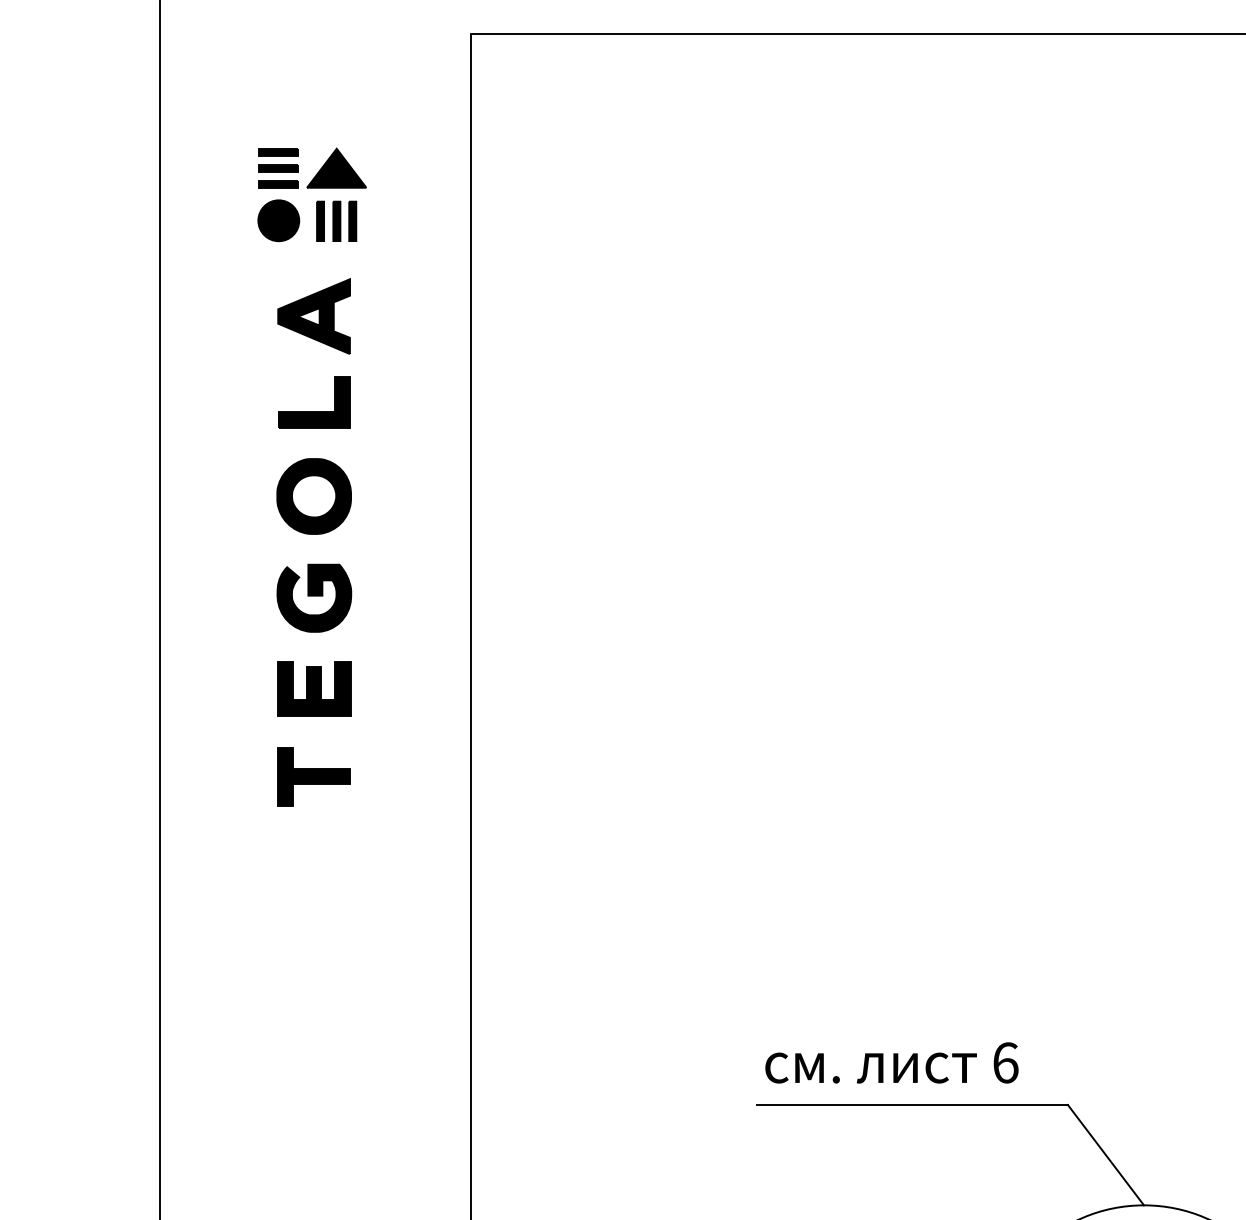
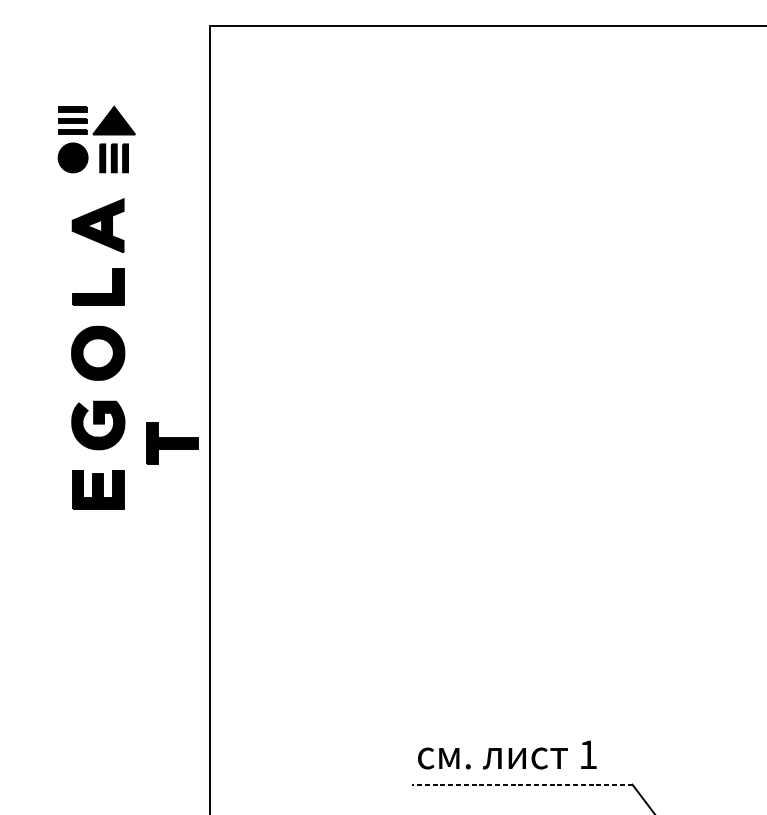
part: (313, 776) -> (172, 443), moved
text: (1005, 1062) -> (588, 754), 6 -> 1
line: (912, 1105) -> (522, 785), solid -> dashed

